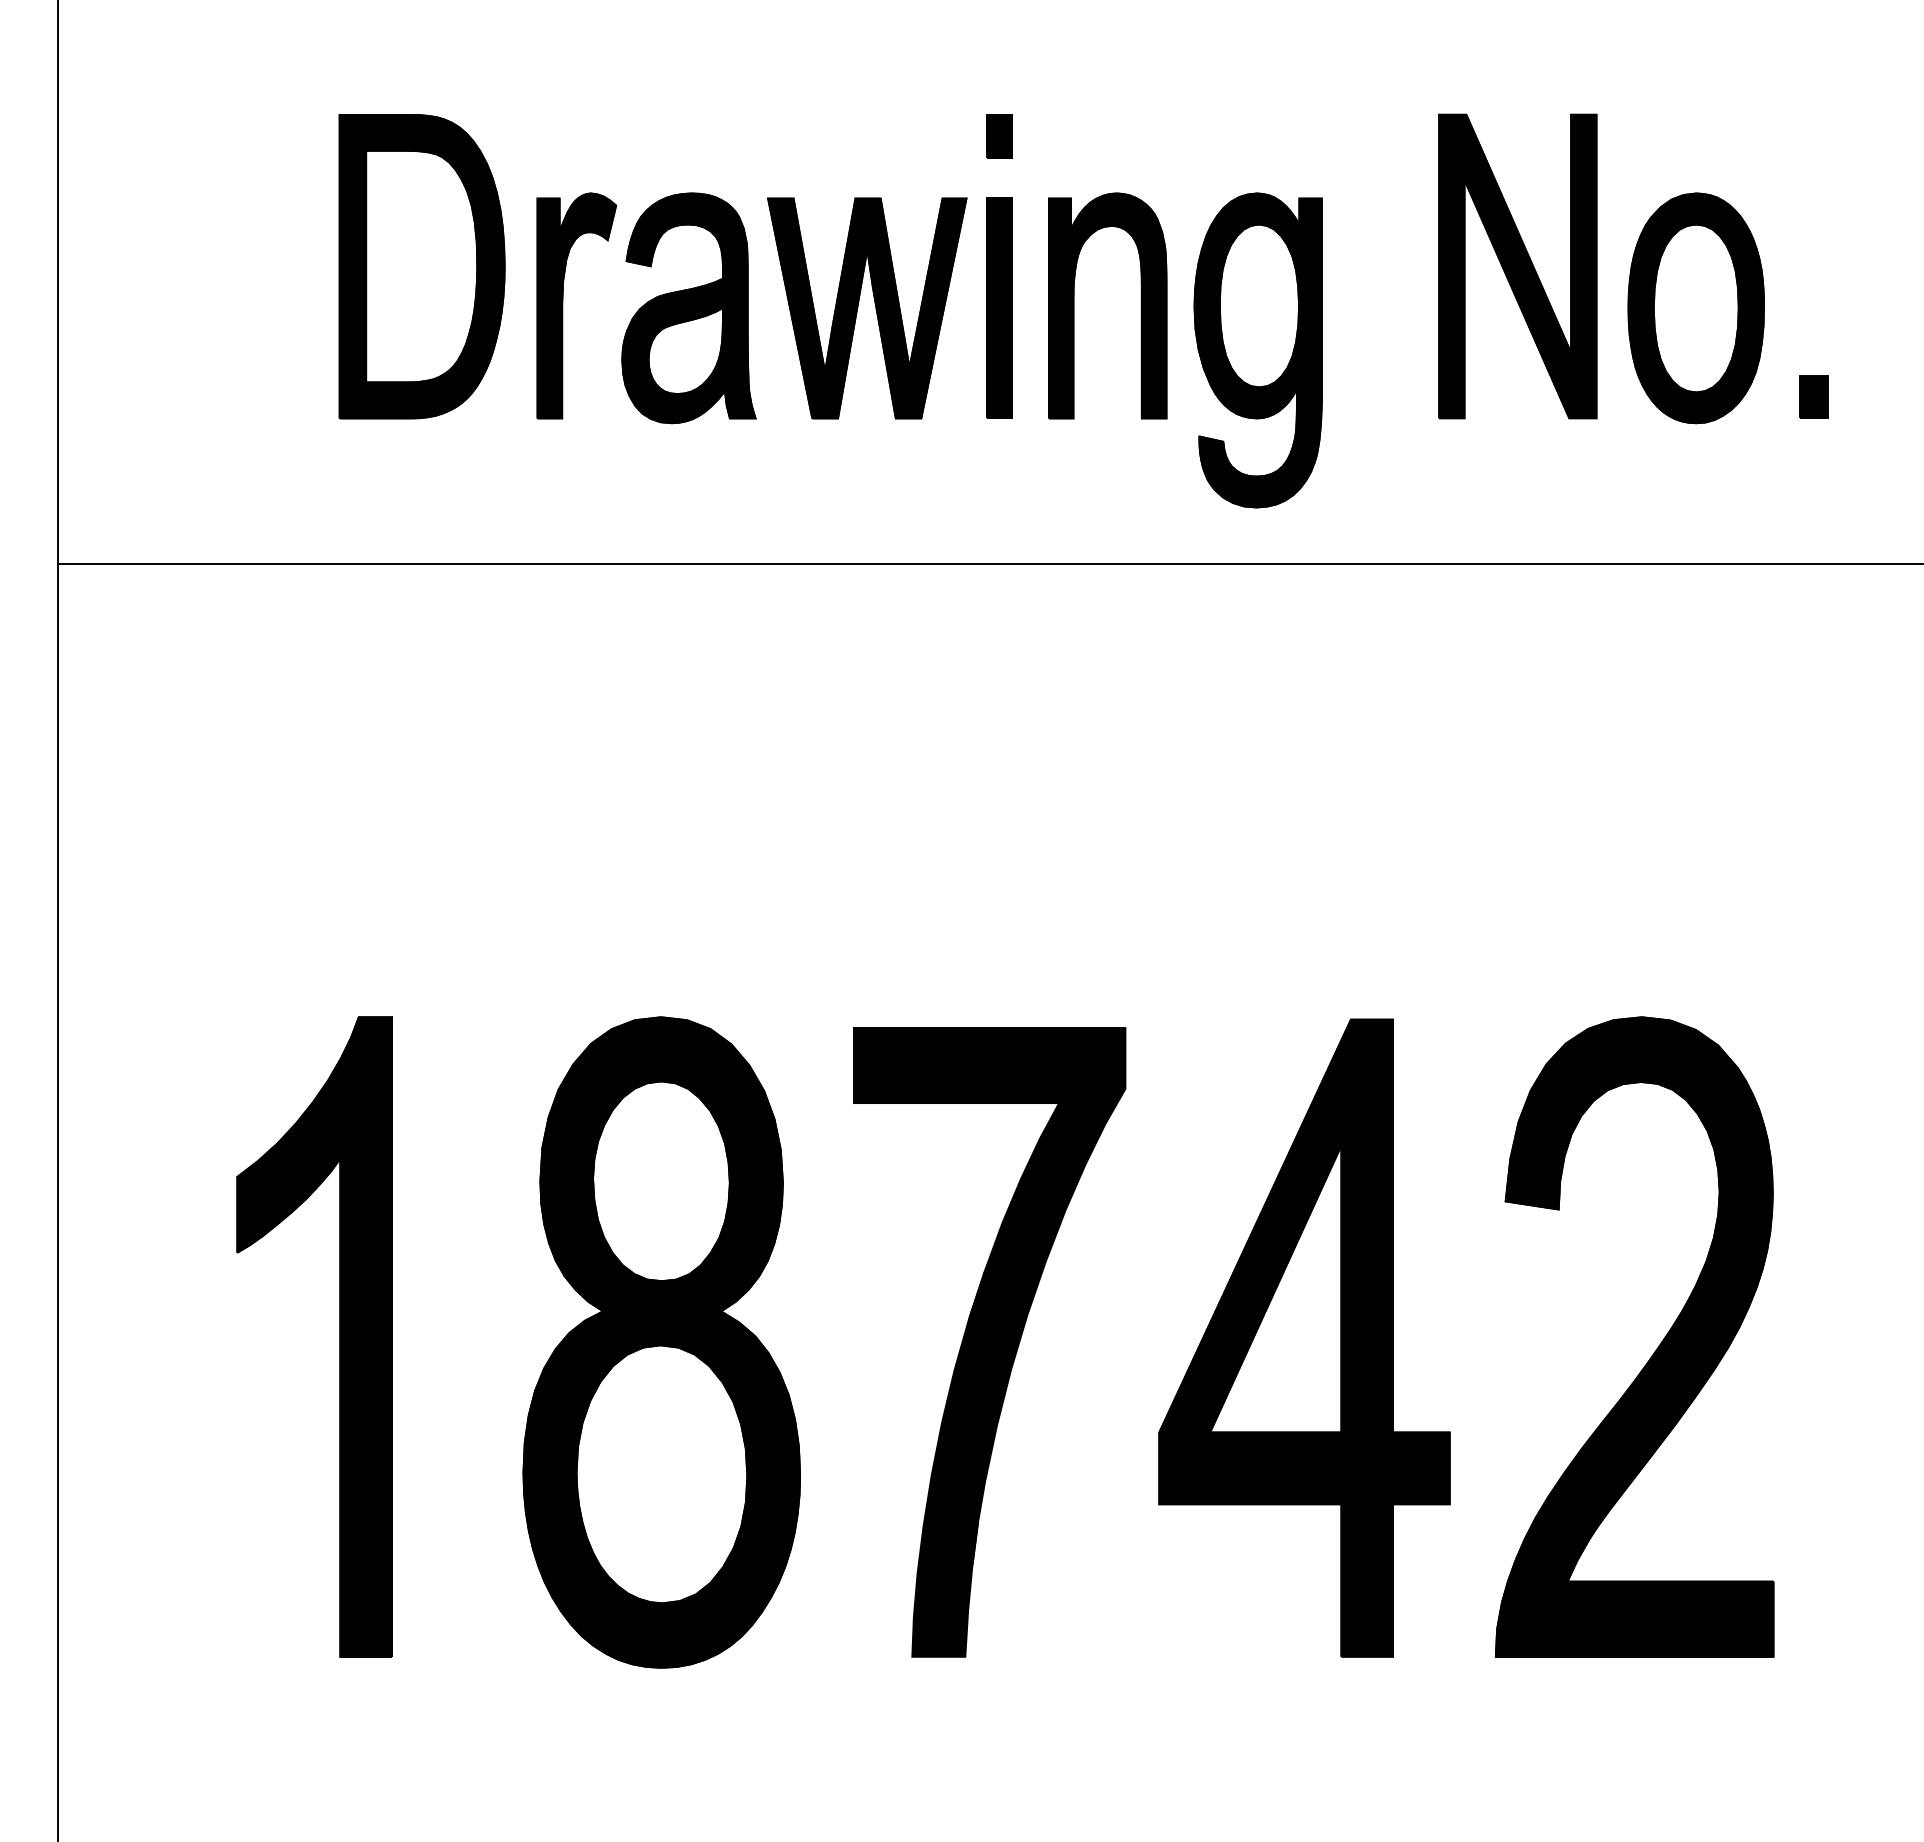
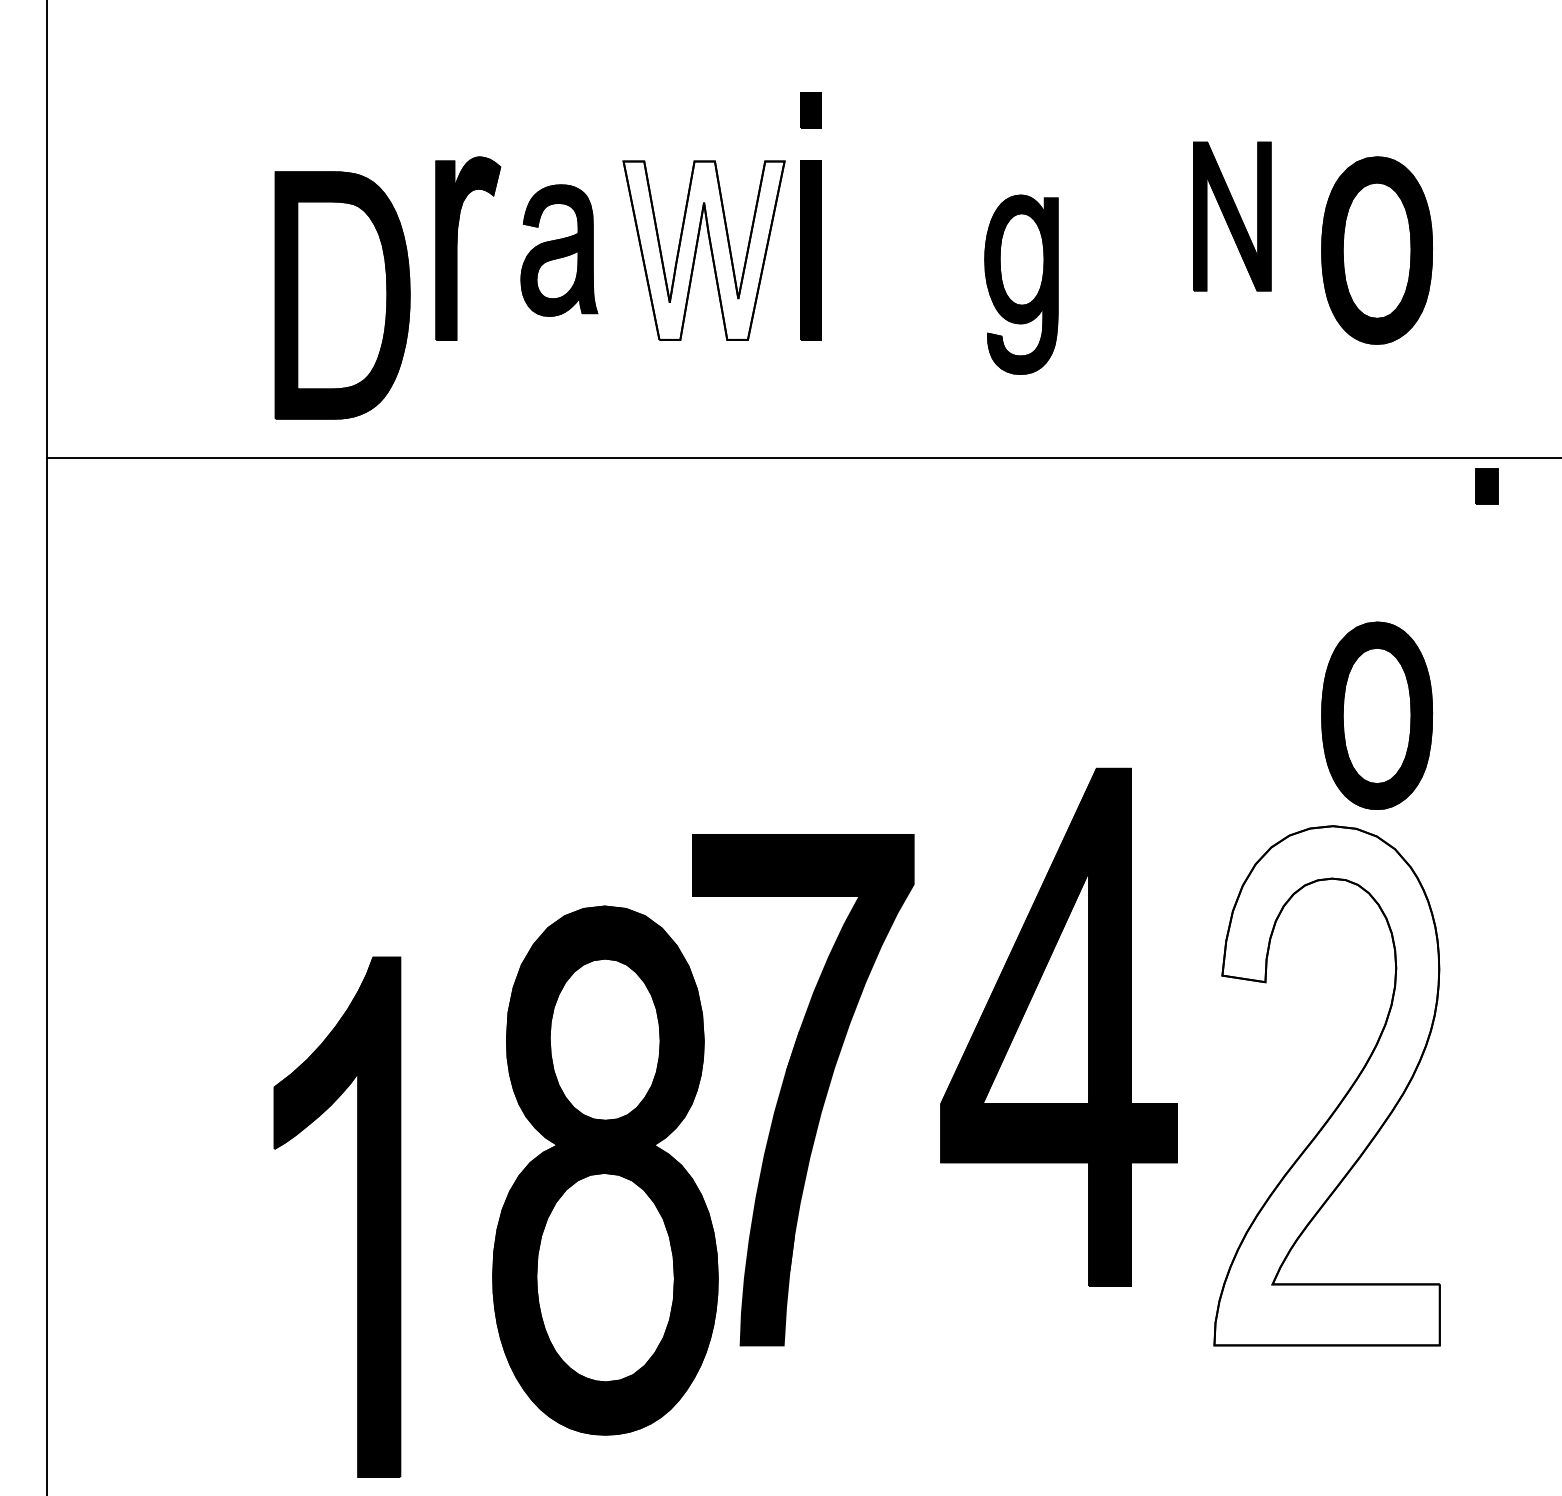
part: (421, 266) -> (342, 295), moved
part: (1517, 266) -> (1232, 216), size x0.6
part: (1074, 305) -> (872, 248), removed
part: (688, 308) -> (558, 250), size x0.7
fill: (867, 308) -> (704, 250), removed
part: (1257, 350) -> (1020, 284), size x0.7
part: (1813, 396) -> (1486, 486), moved
part: (1695, 881) -> (1376, 715), added
part: (339, 1336) -> (357, 1216), moved
fill: (1634, 1336) -> (1327, 1085), removed
part: (1304, 1337) -> (1059, 1026), moved
part: (661, 1342) -> (605, 1170), moved

